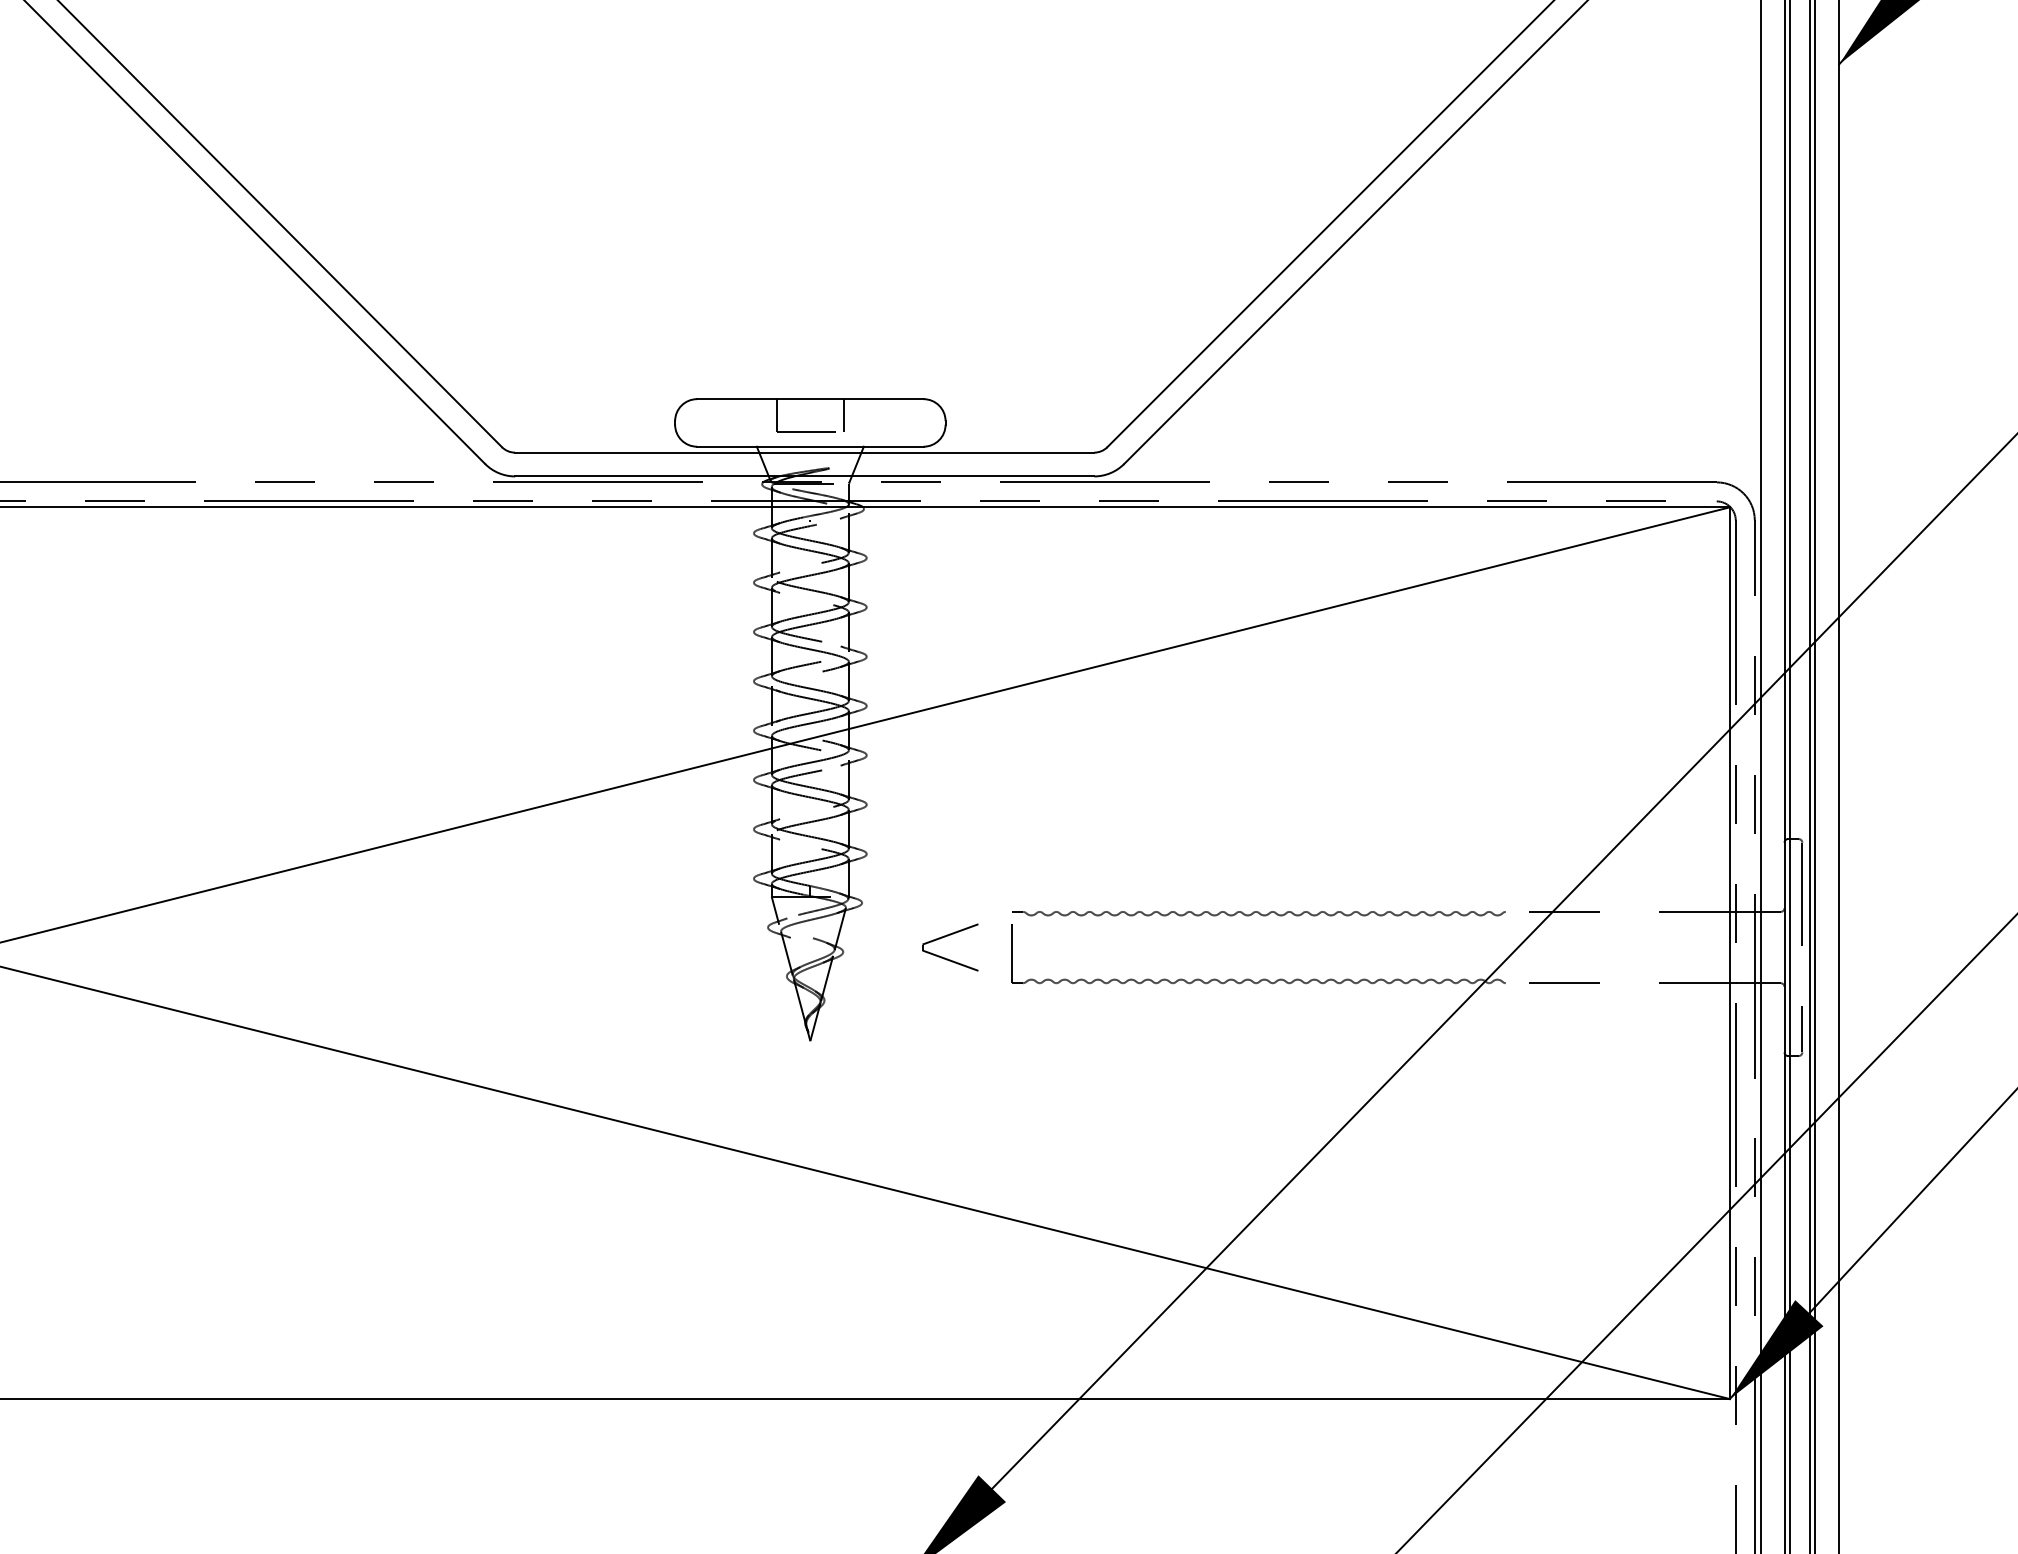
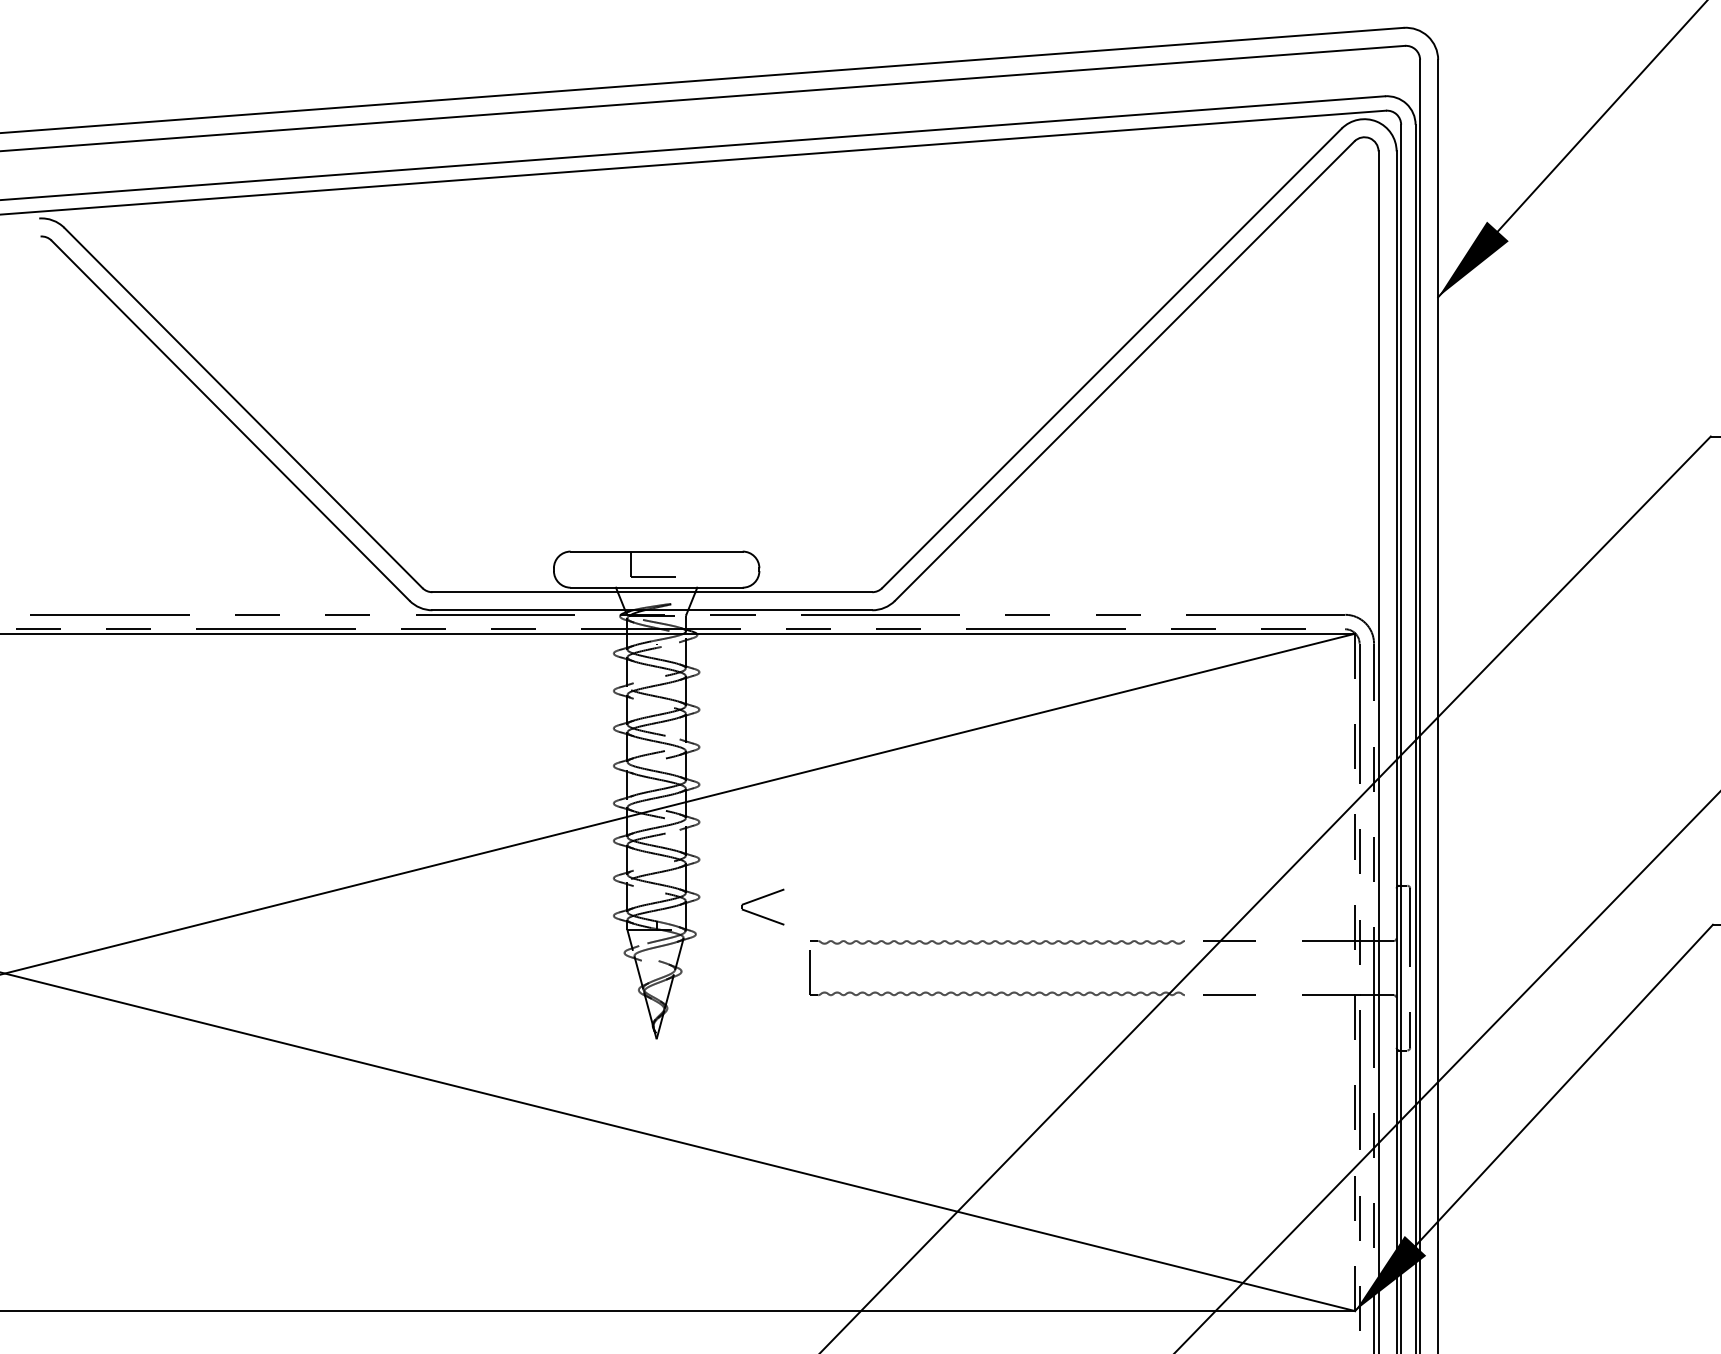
line: (844, 414) -> (682, 563), removed
part: (947, 937) -> (760, 899), moved
line: (1730, 953) -> (1355, 972), solid -> dashed

